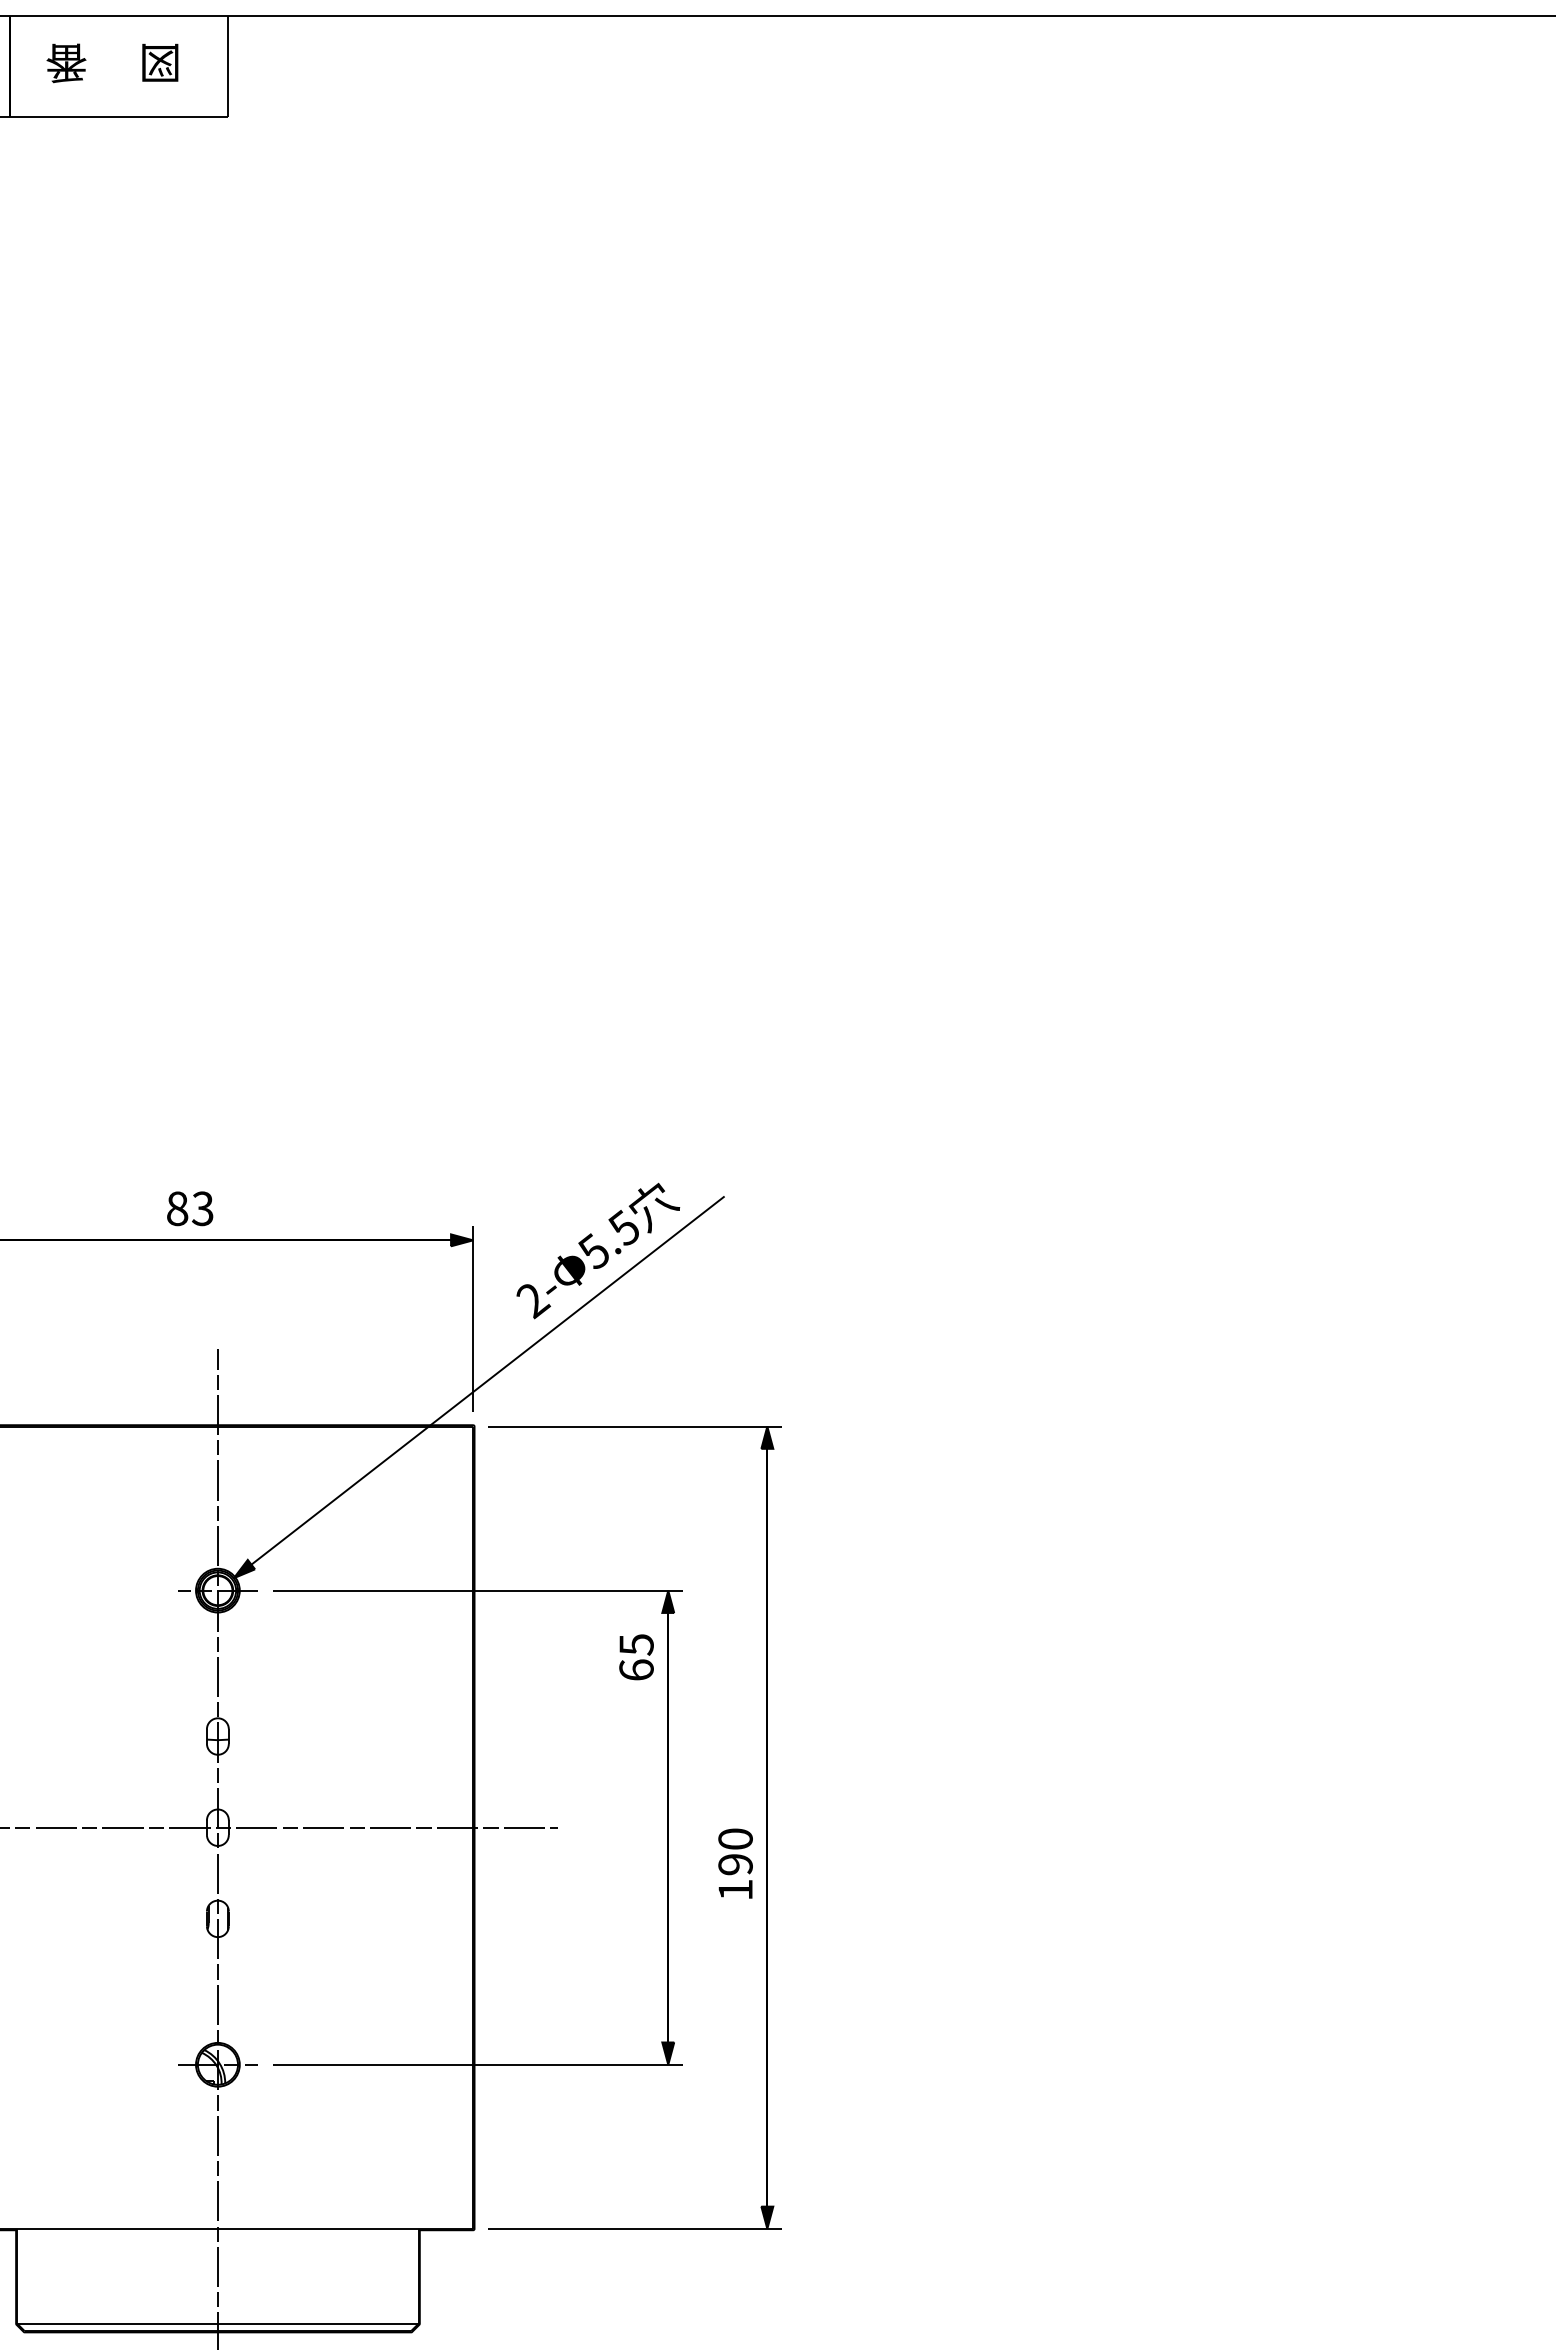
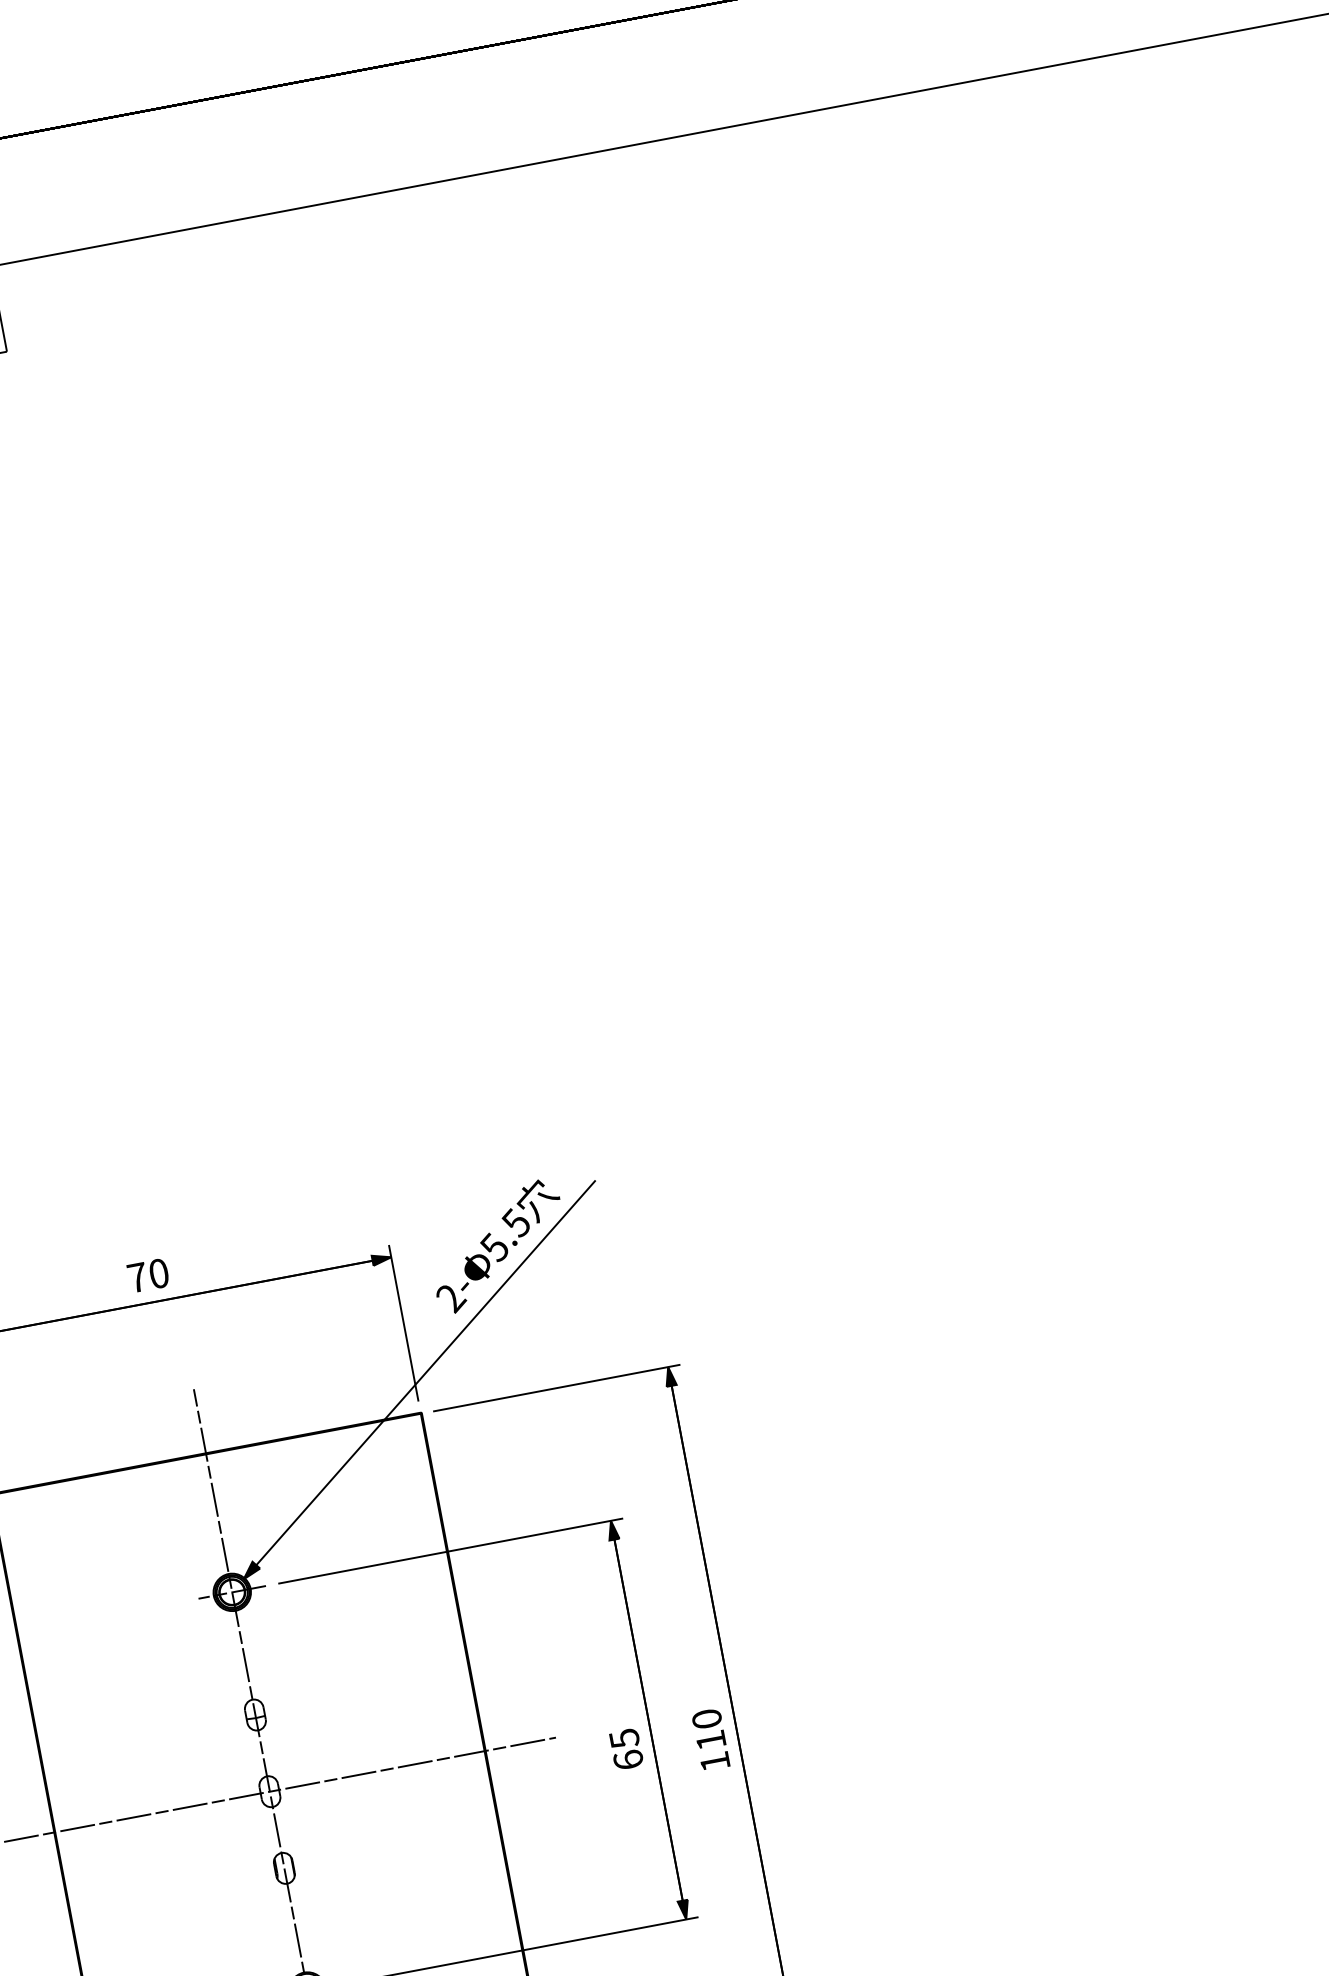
text: (190, 1208) -> (148, 1275), 83 -> 70
text: (636, 1657) -> (626, 1749), moved
text: (735, 1864) -> (710, 1740), 190 -> 110

